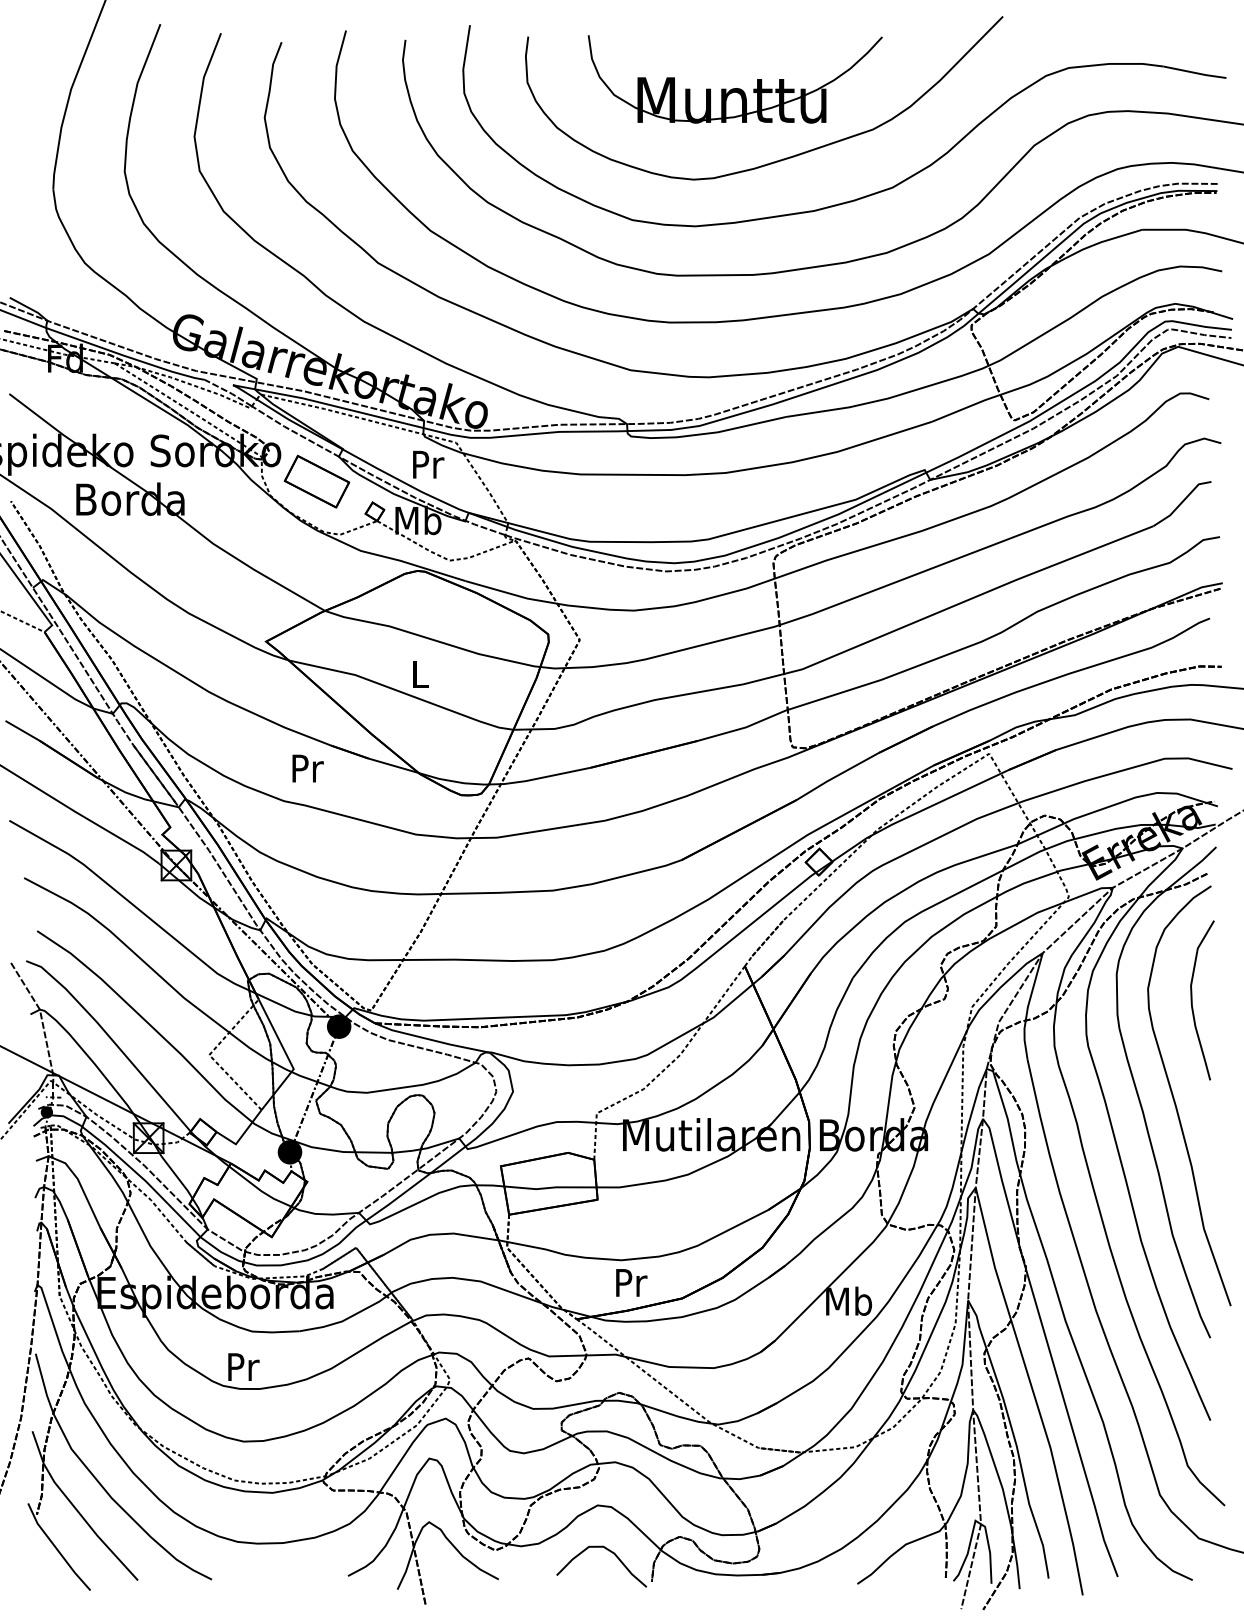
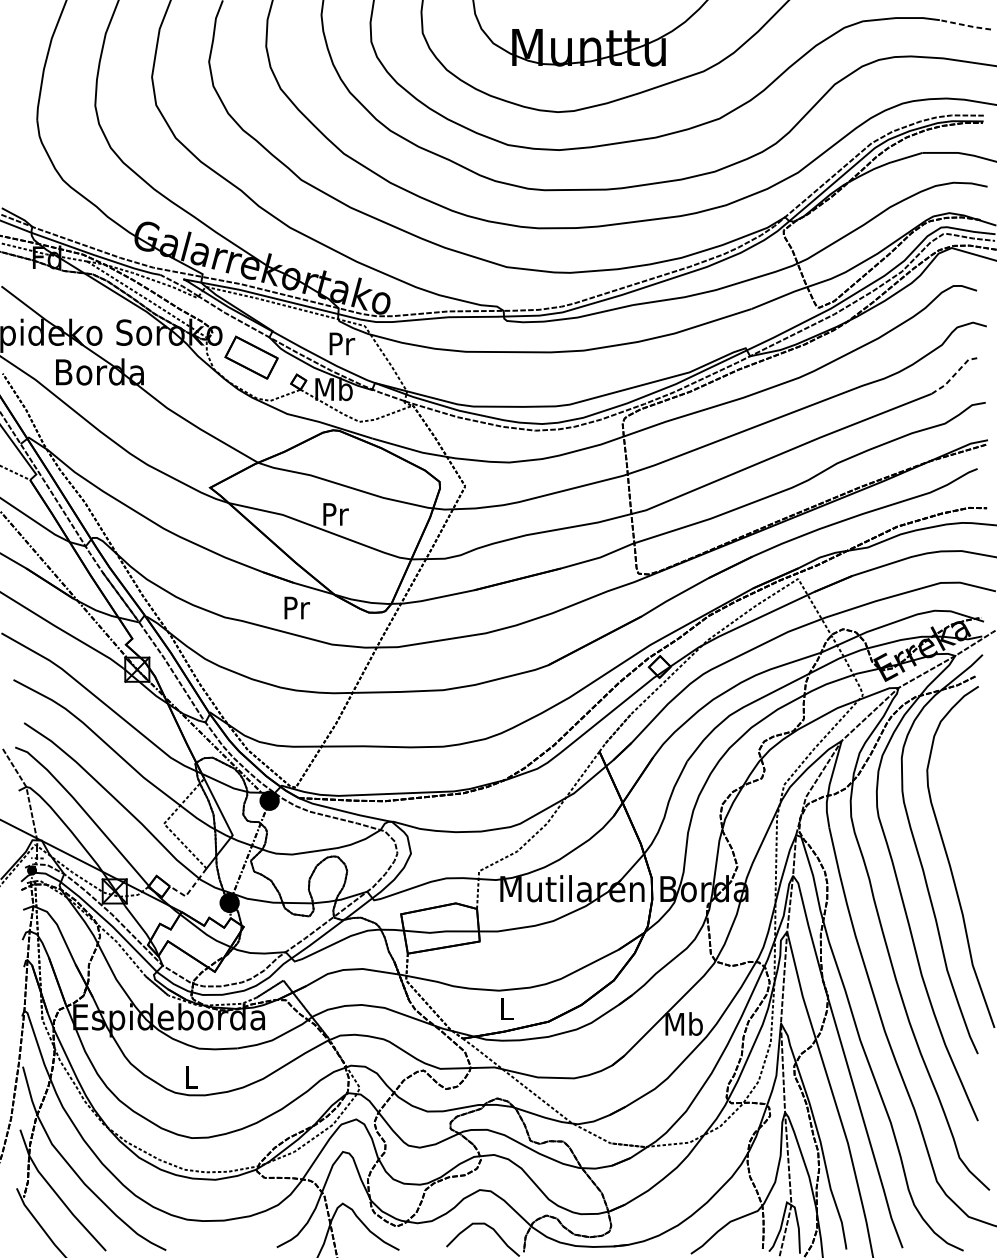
line: (1195, 73) -> (965, 25), solid -> dashed
line: (1182, 502) -> (955, 374), solid -> dashed
text: (420, 674) -> (335, 514), L -> Pr
text: (307, 768) -> (296, 607), moved
curve: (1192, 1000) -> (963, 779), removed
line: (241, 1137) -> (190, 890), solid -> dashed
text: (631, 1282) -> (507, 1008), Pr -> L
text: (243, 1366) -> (191, 1077), Pr -> L

